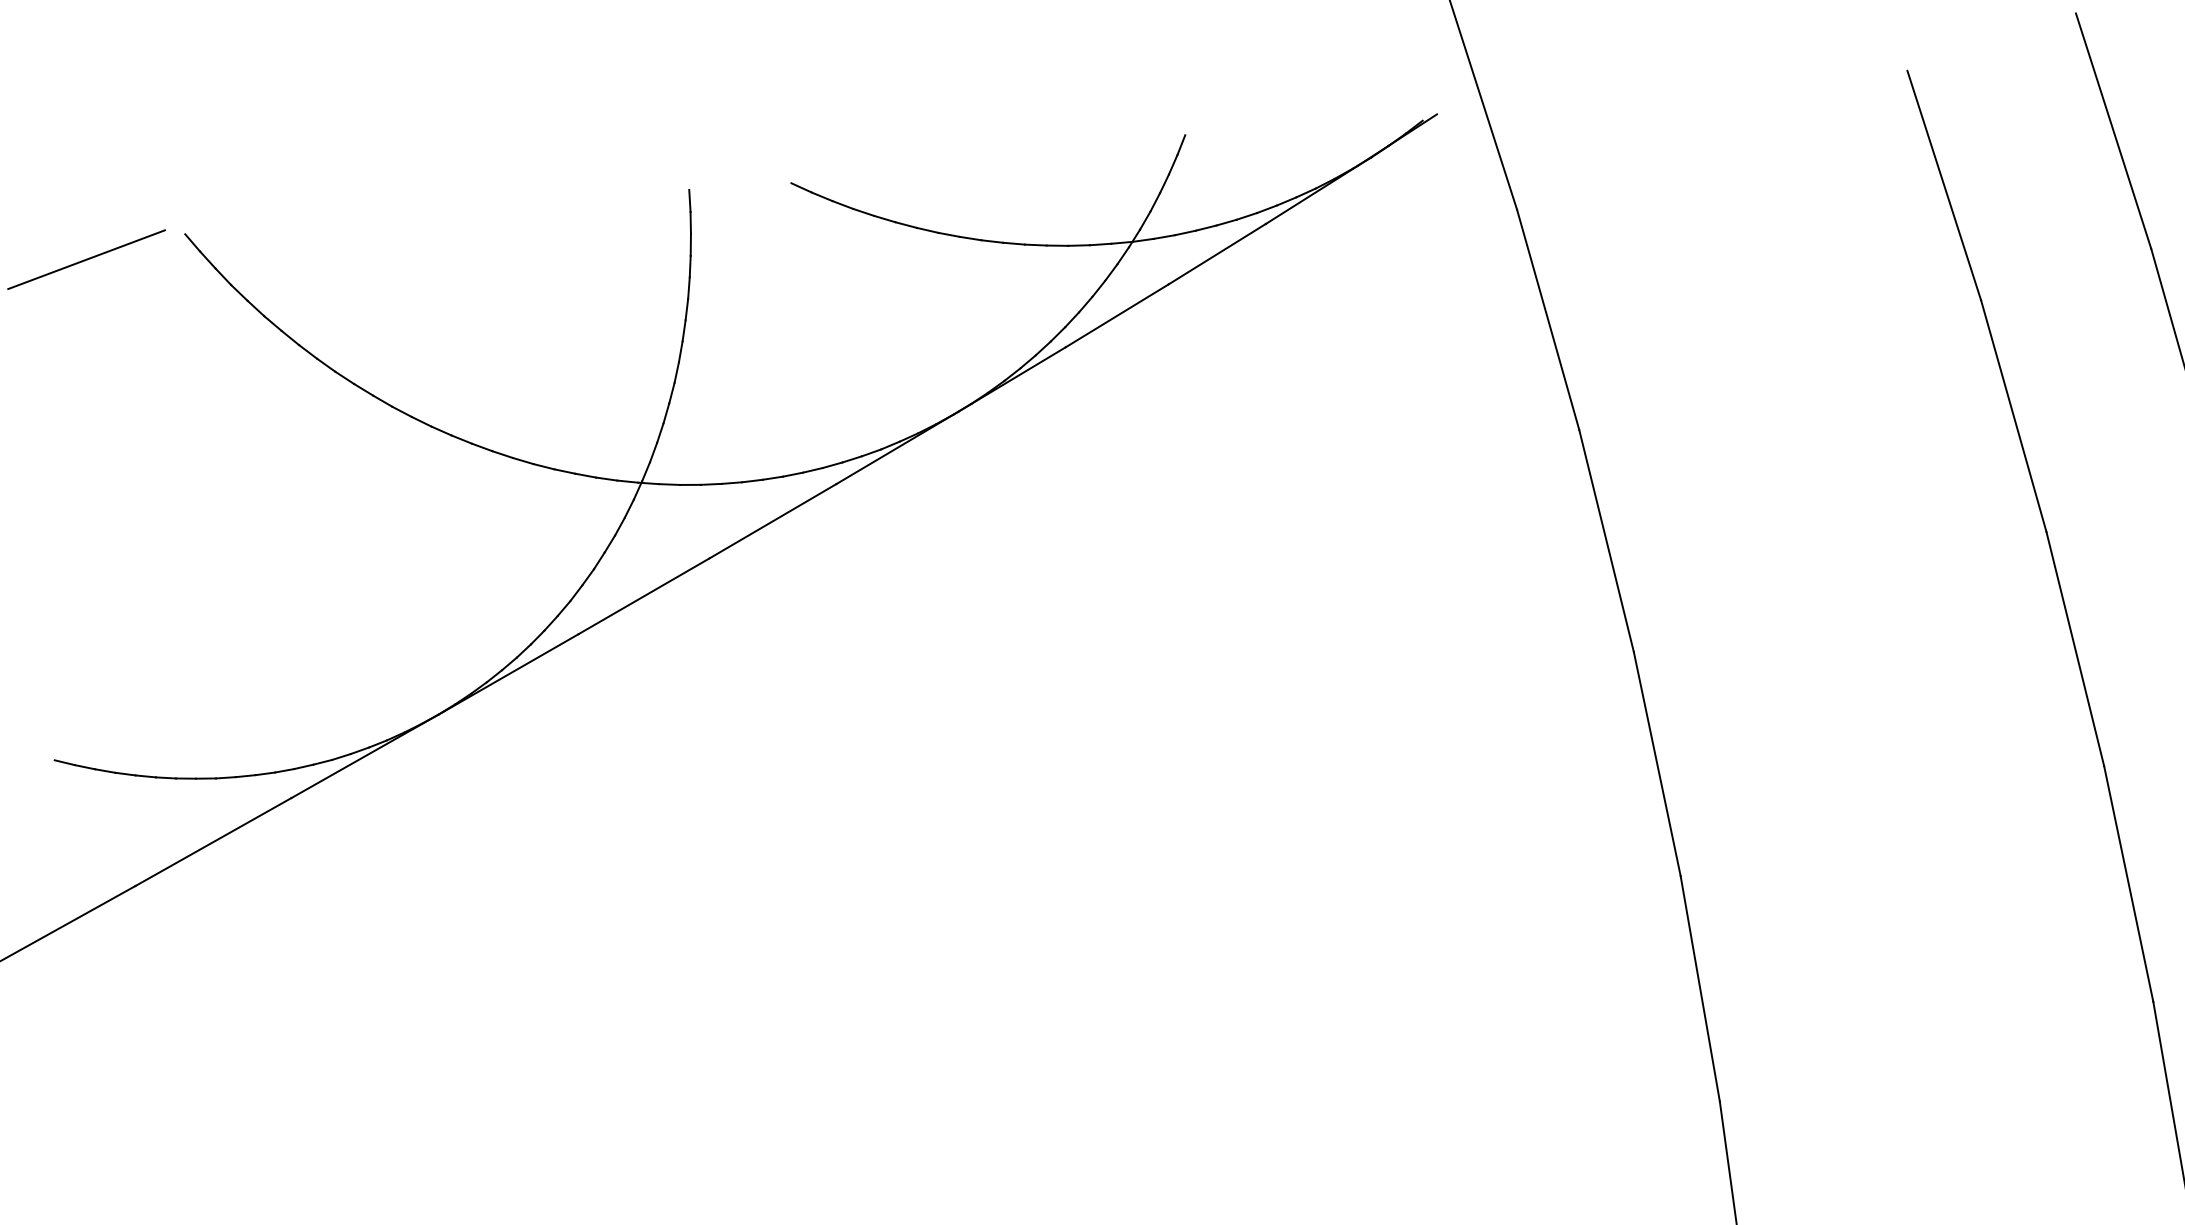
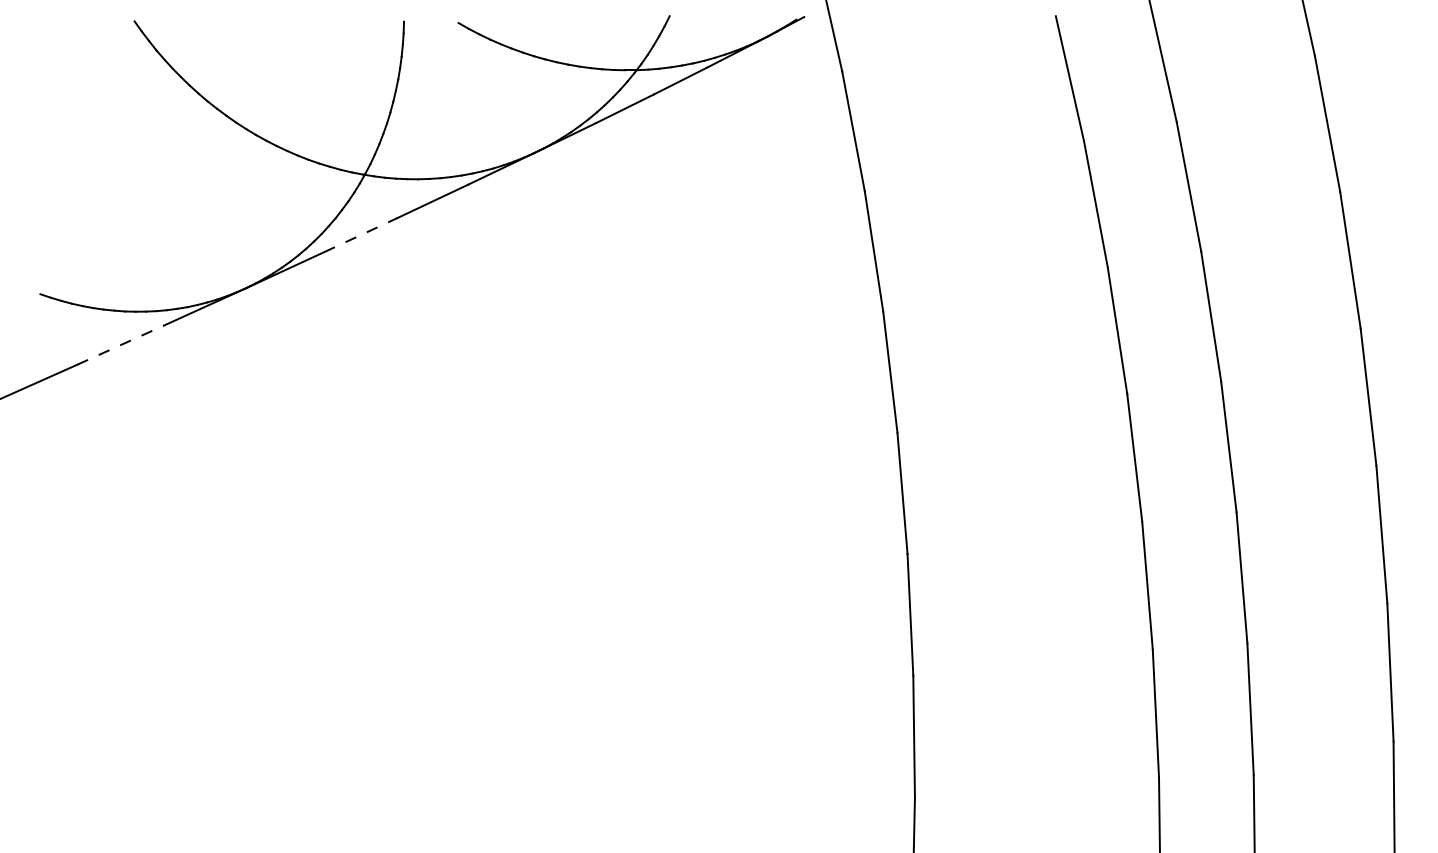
line: (87, 260) -> (81, 30), removed
line: (645, 594) -> (361, 234), solid -> dashed
line: (213, 842) -> (120, 345), solid -> dashed

